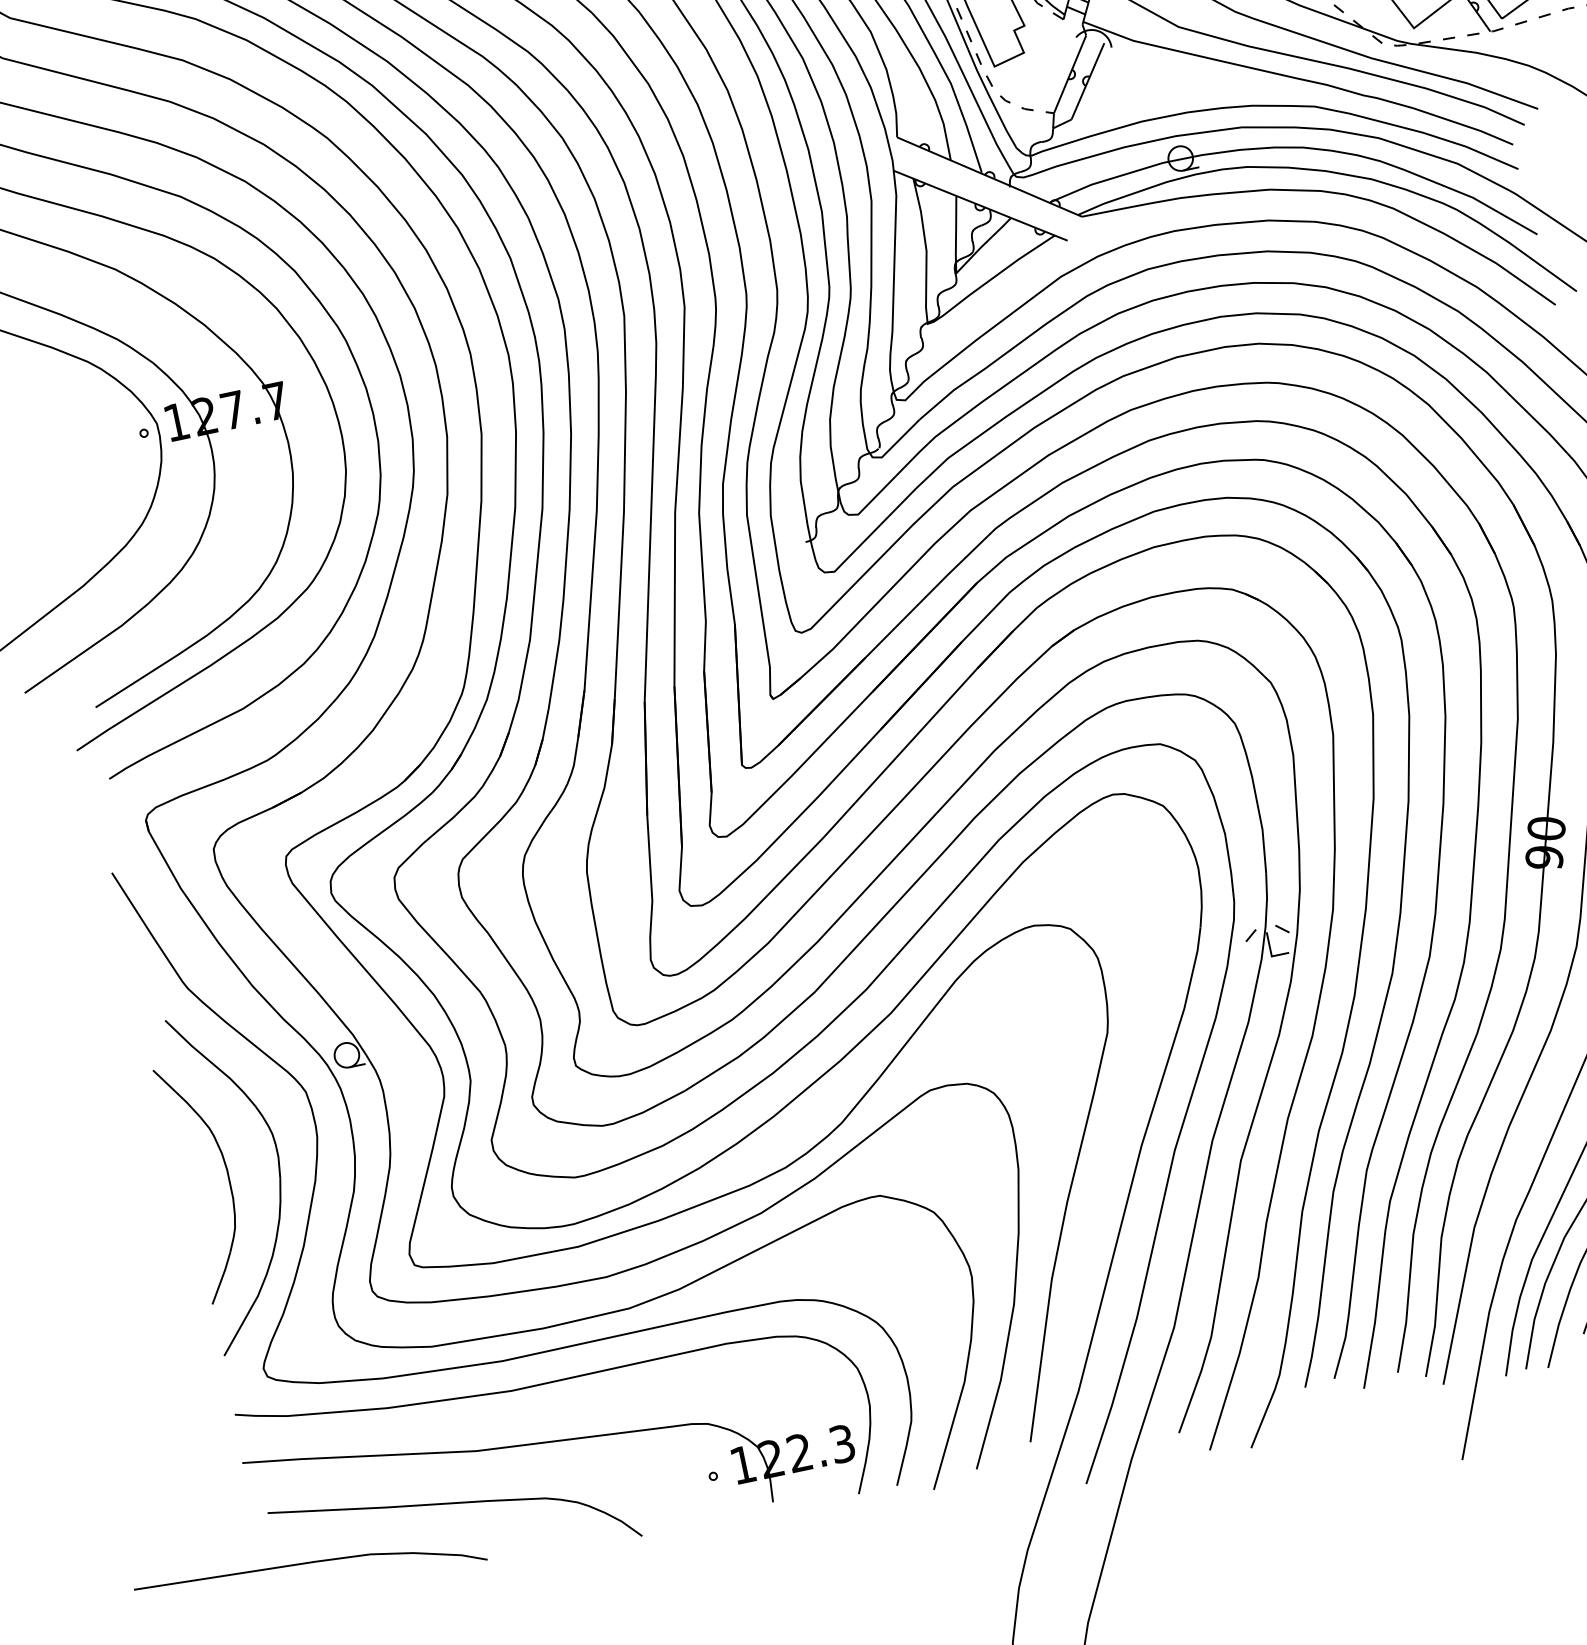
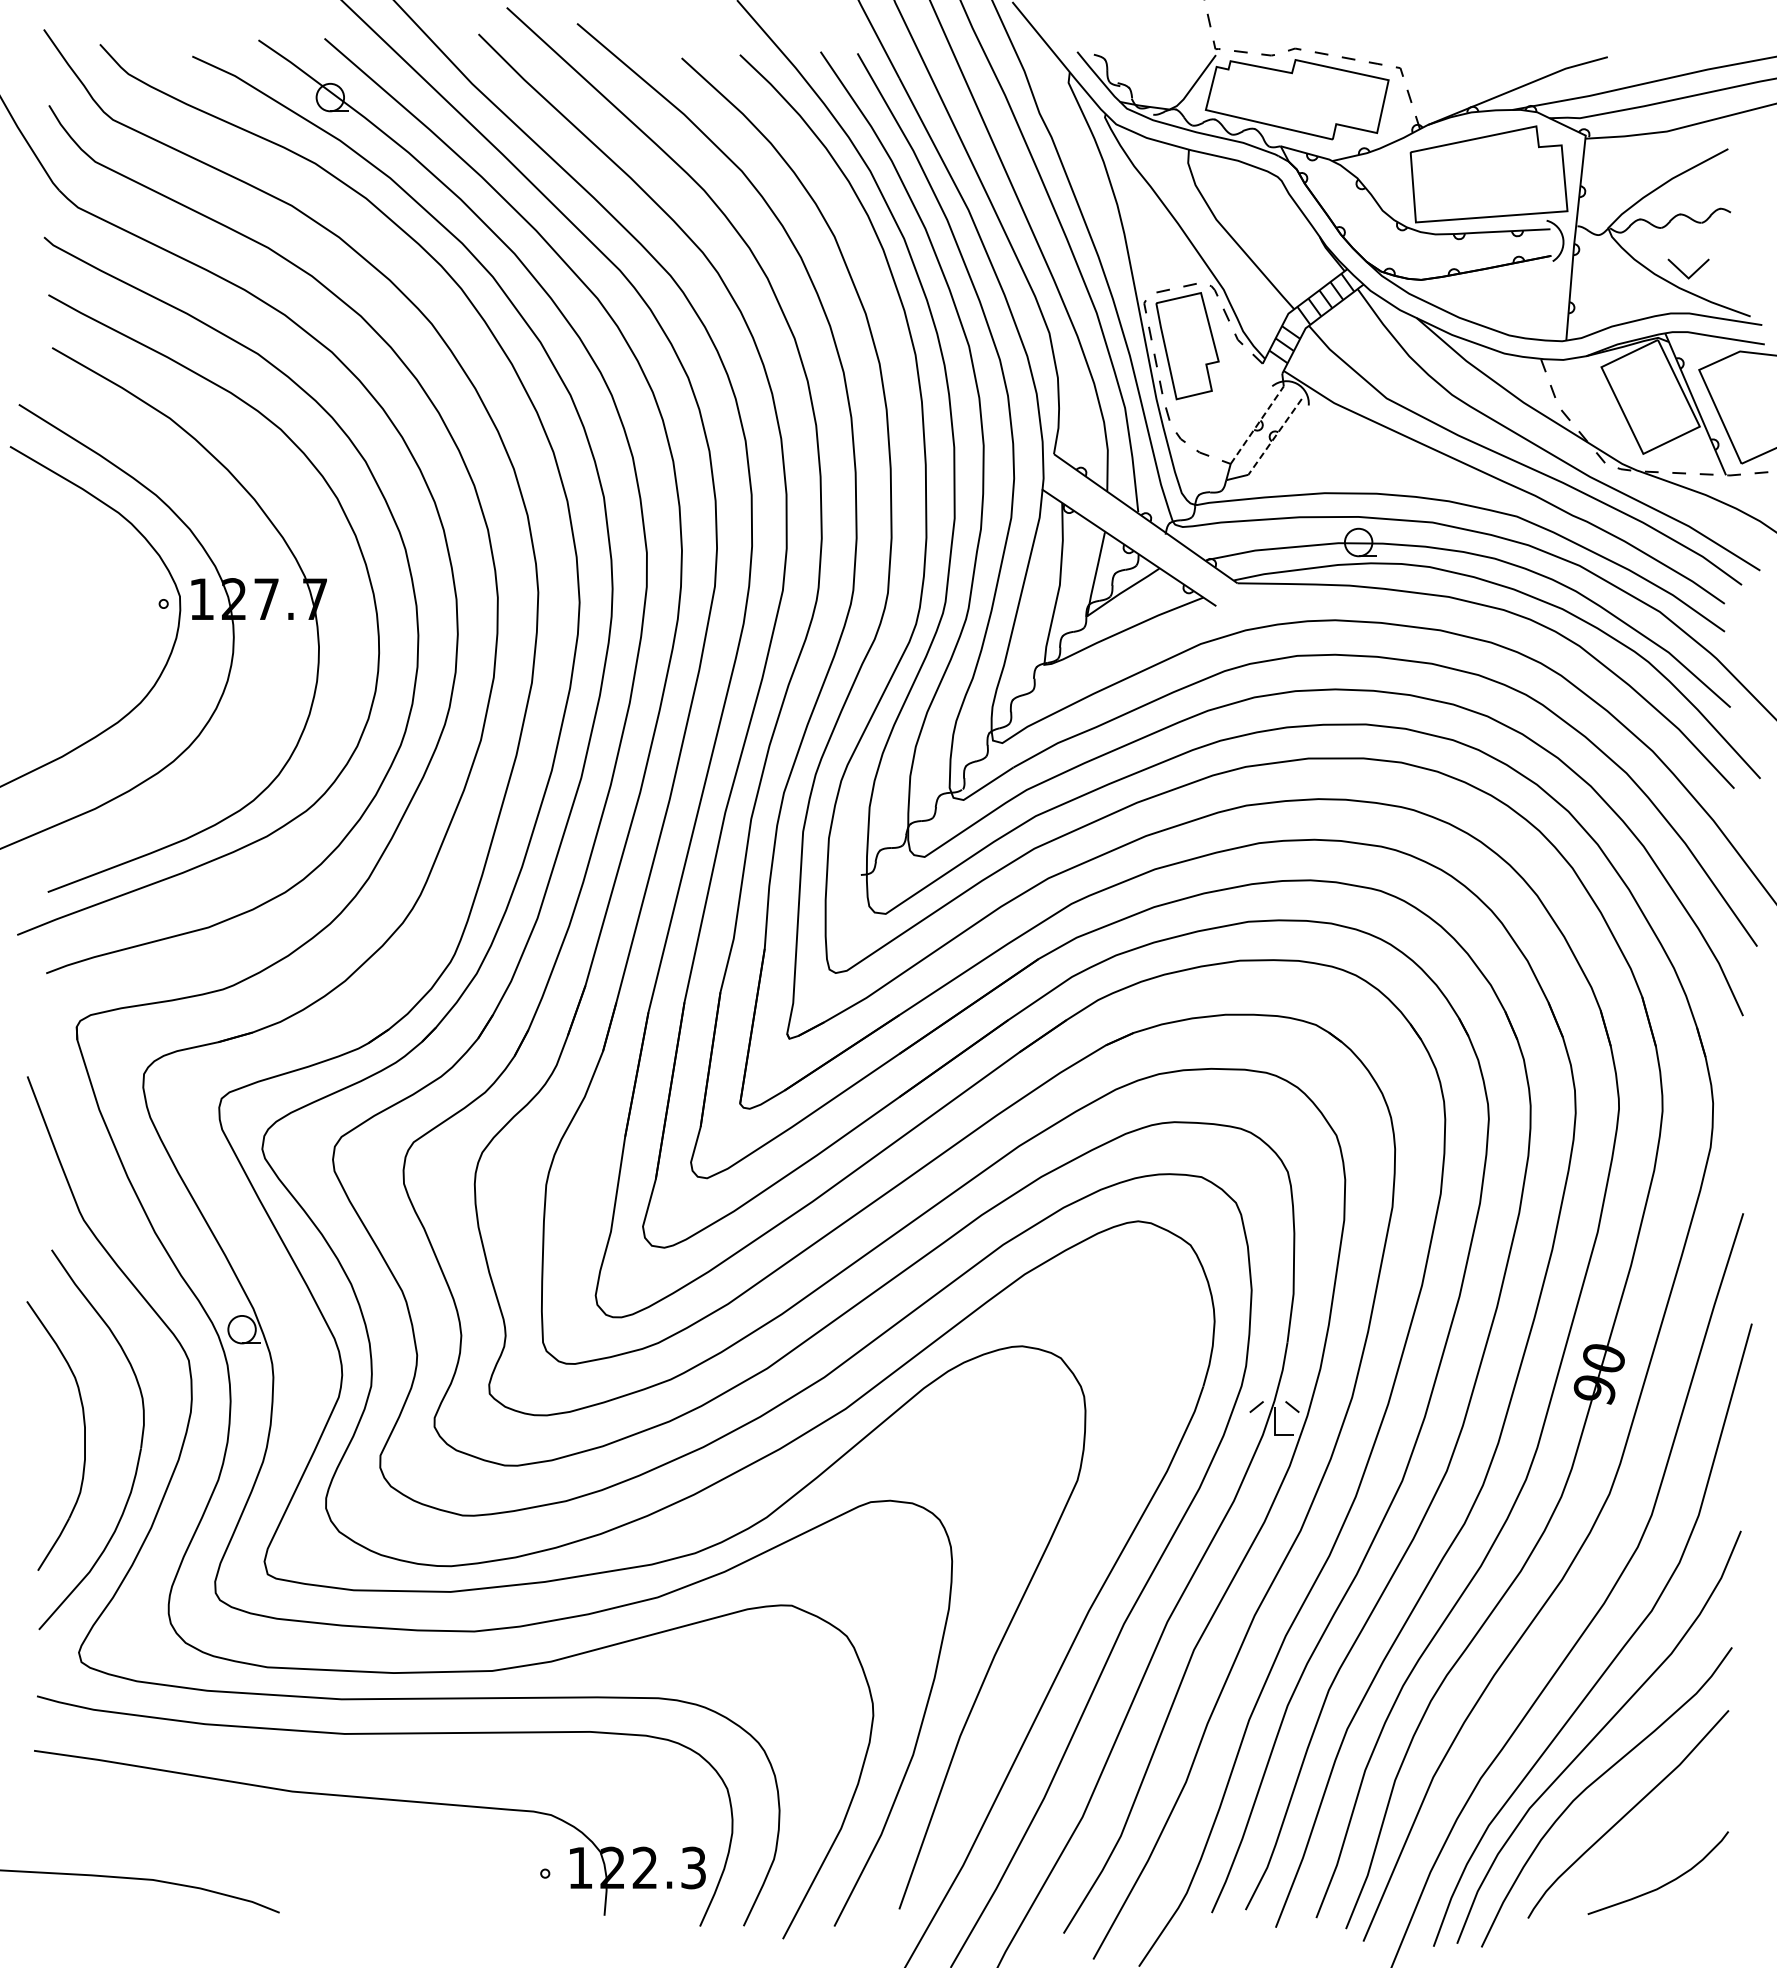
line: (1070, 74) -> (1257, 425), solid -> dashed
line: (1087, 82) -> (1274, 437), solid -> dashed
curve: (453, 1504) -> (255, 1844), removed

